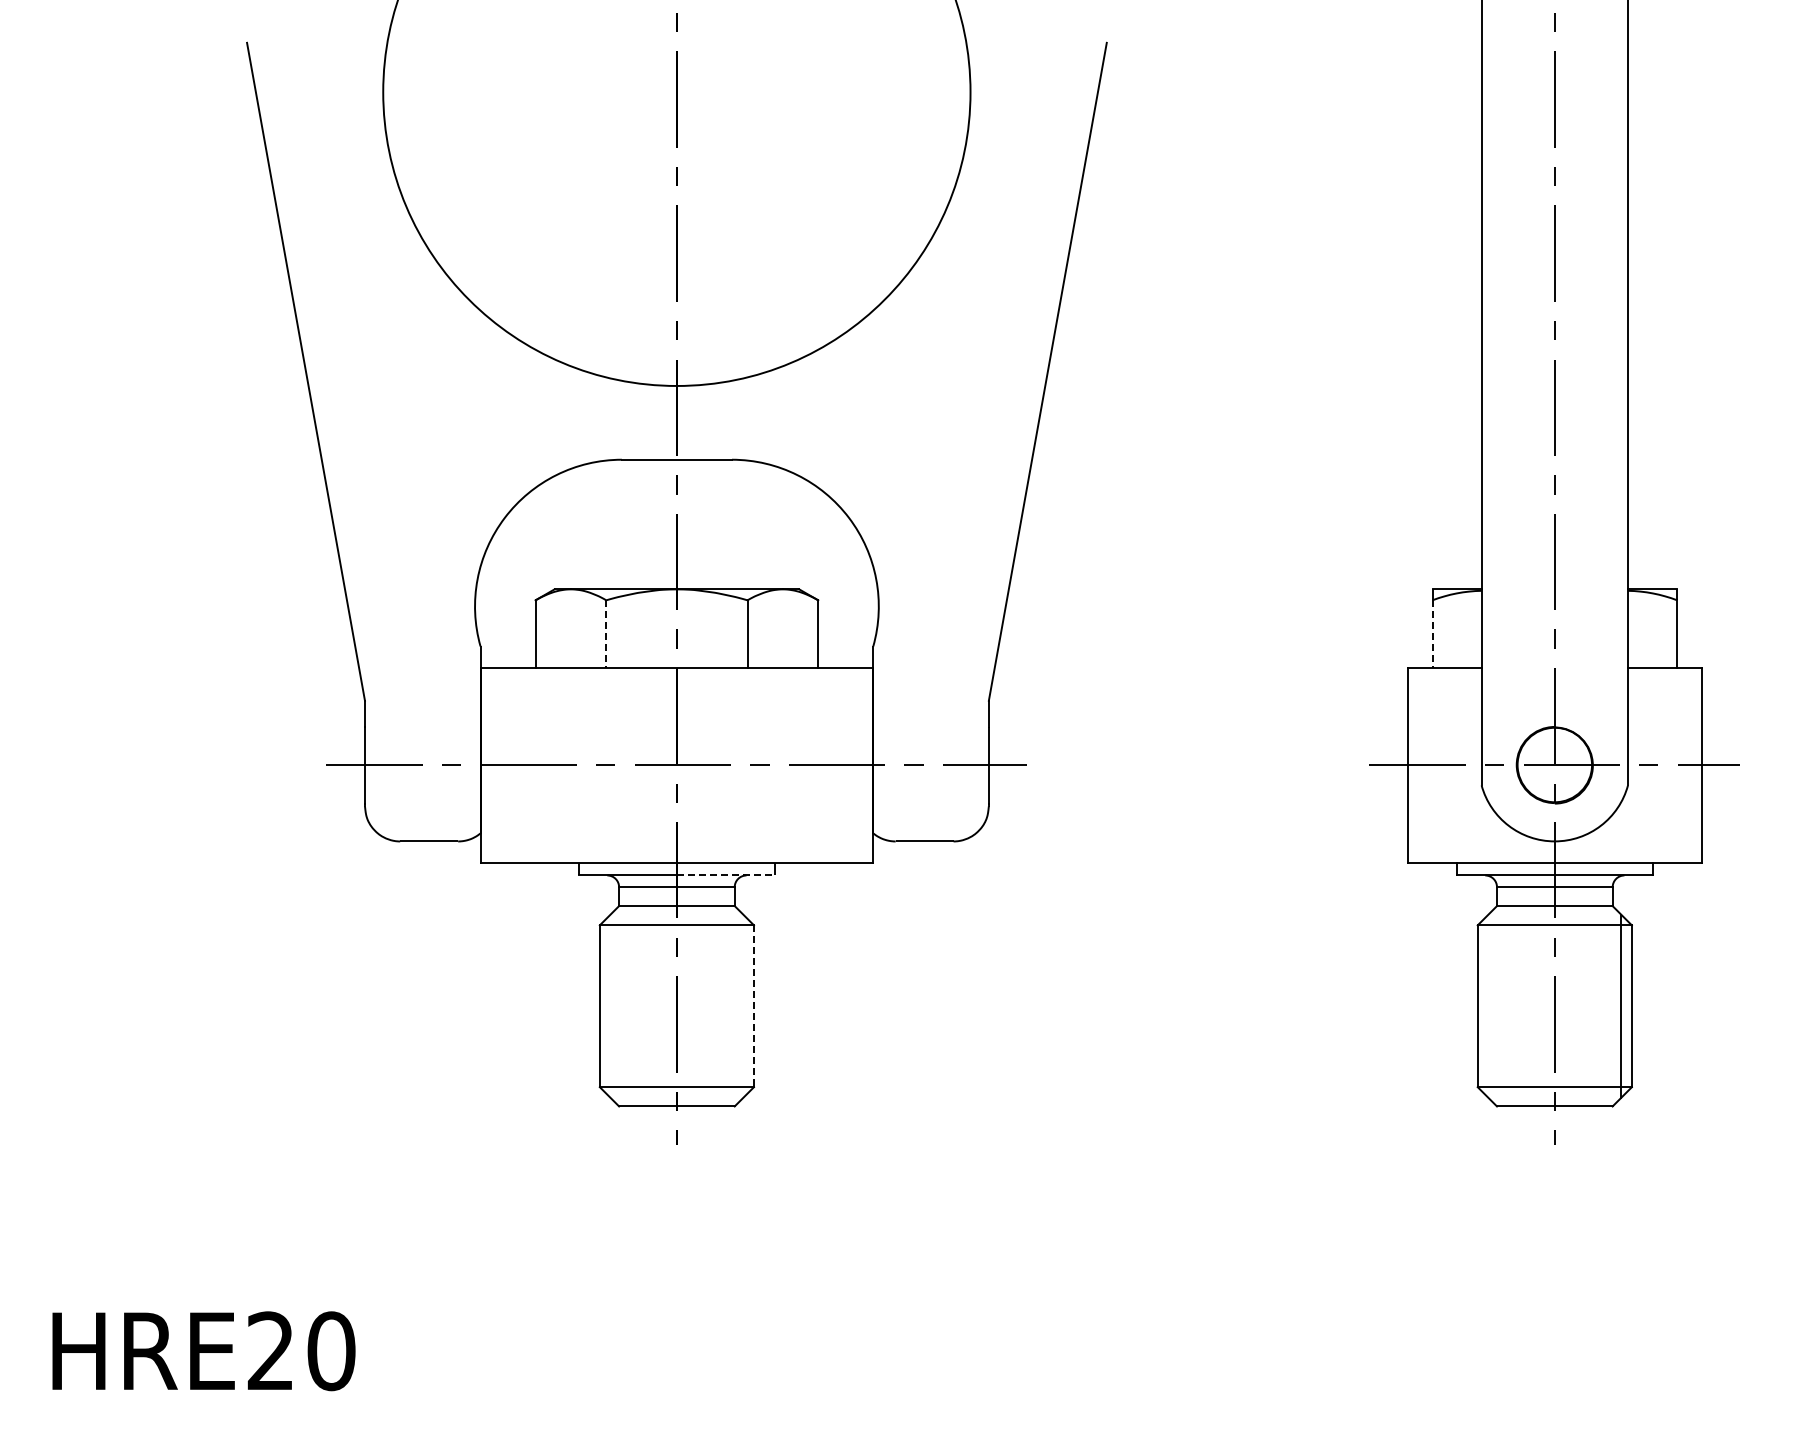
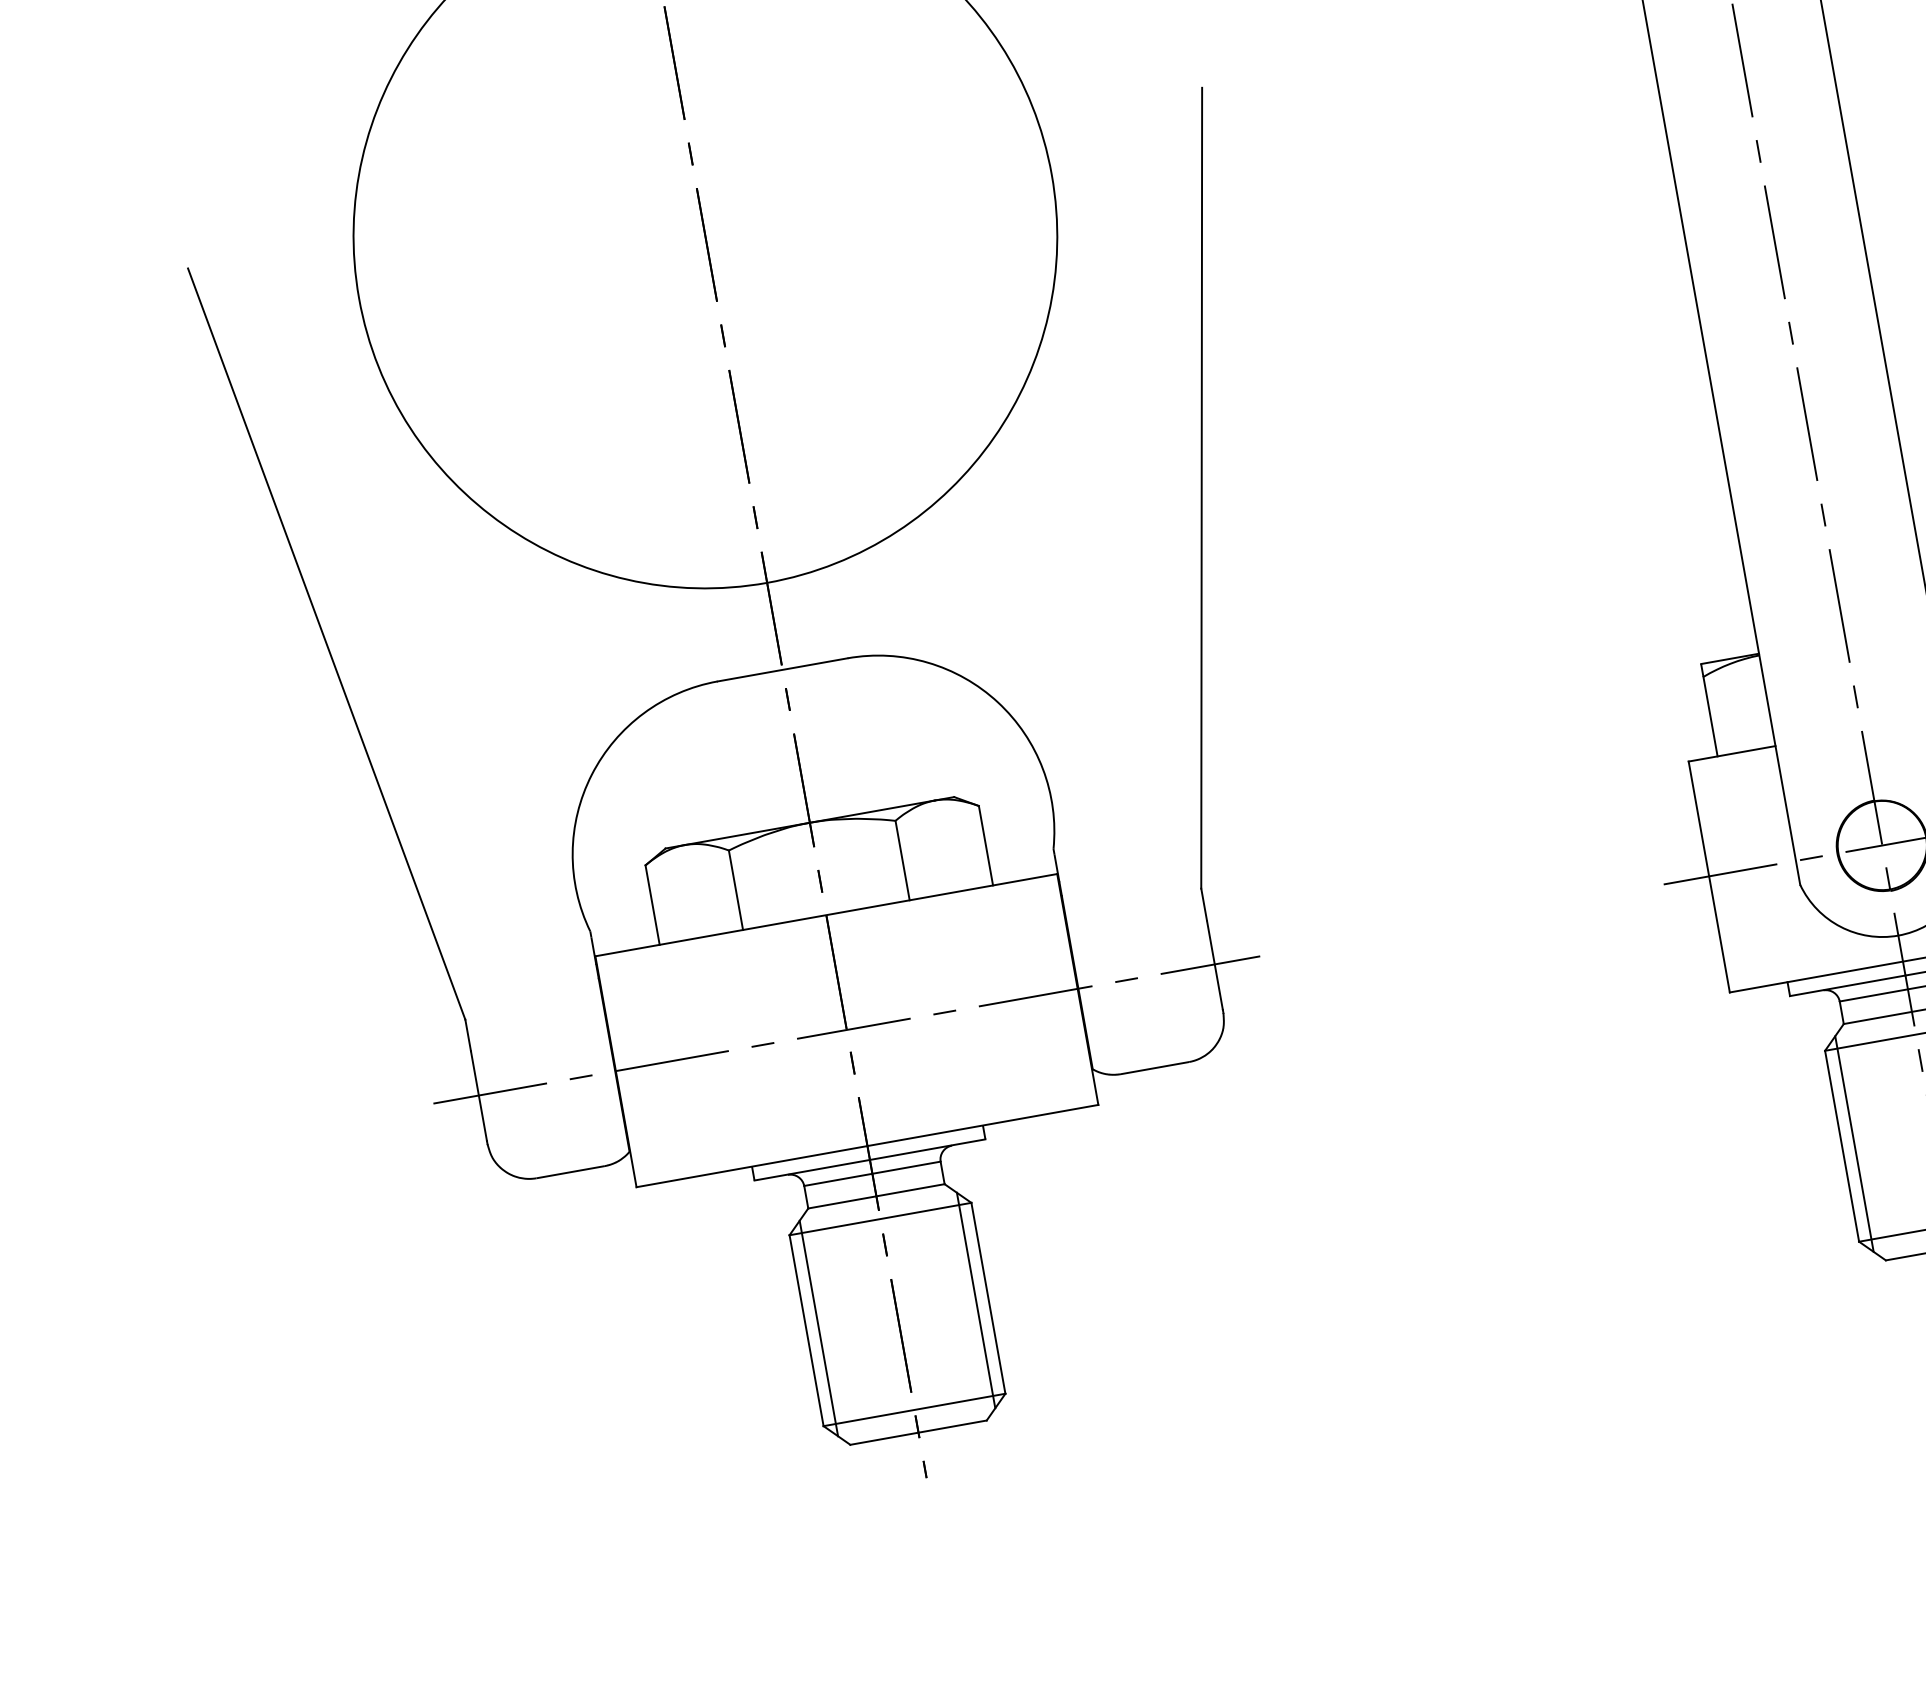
line: (606, 634) -> (736, 890), dashed -> solid
line: (1432, 634) -> (1710, 717), dashed -> solid
line: (725, 875) -> (927, 1150), dashed -> solid
line: (610, 1005) -> (818, 1327), added
line: (743, 1005) -> (975, 1299), added
line: (1488, 1005) -> (1854, 1143), added
line: (754, 1006) -> (989, 1298), dashed -> solid

